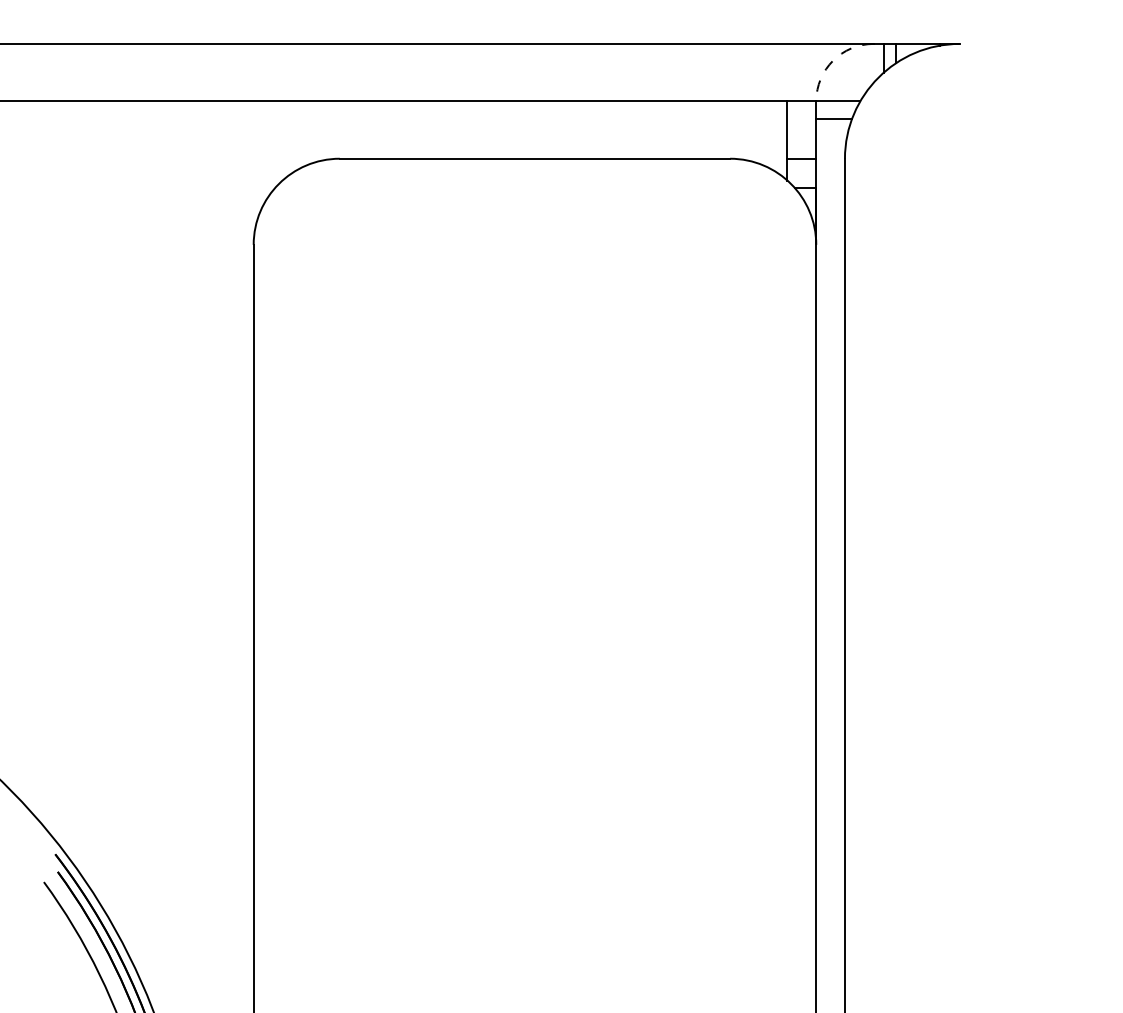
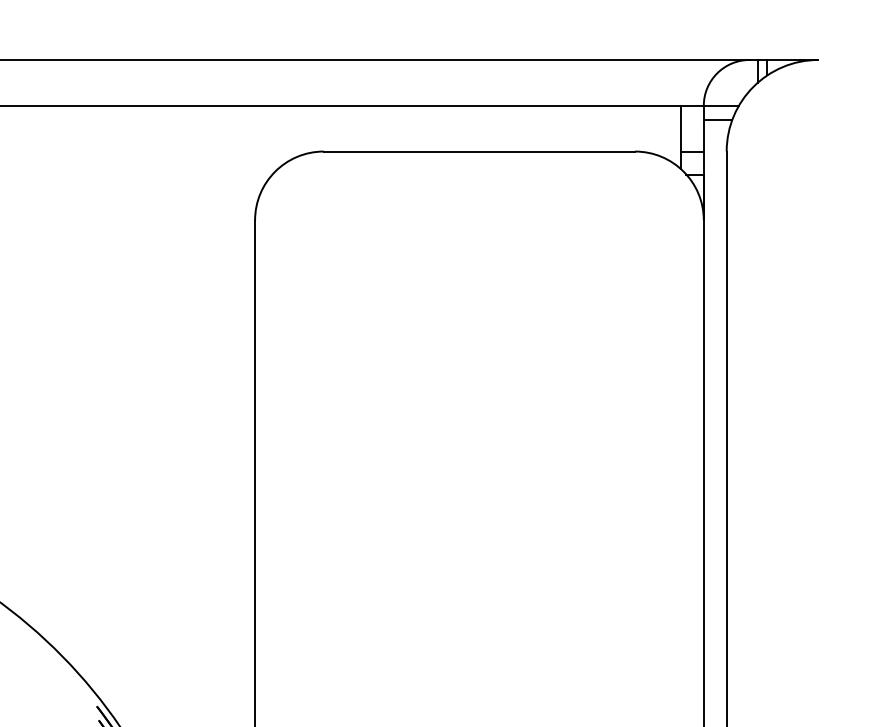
arc: (833, 60) -> (717, 73), dashed -> solid

